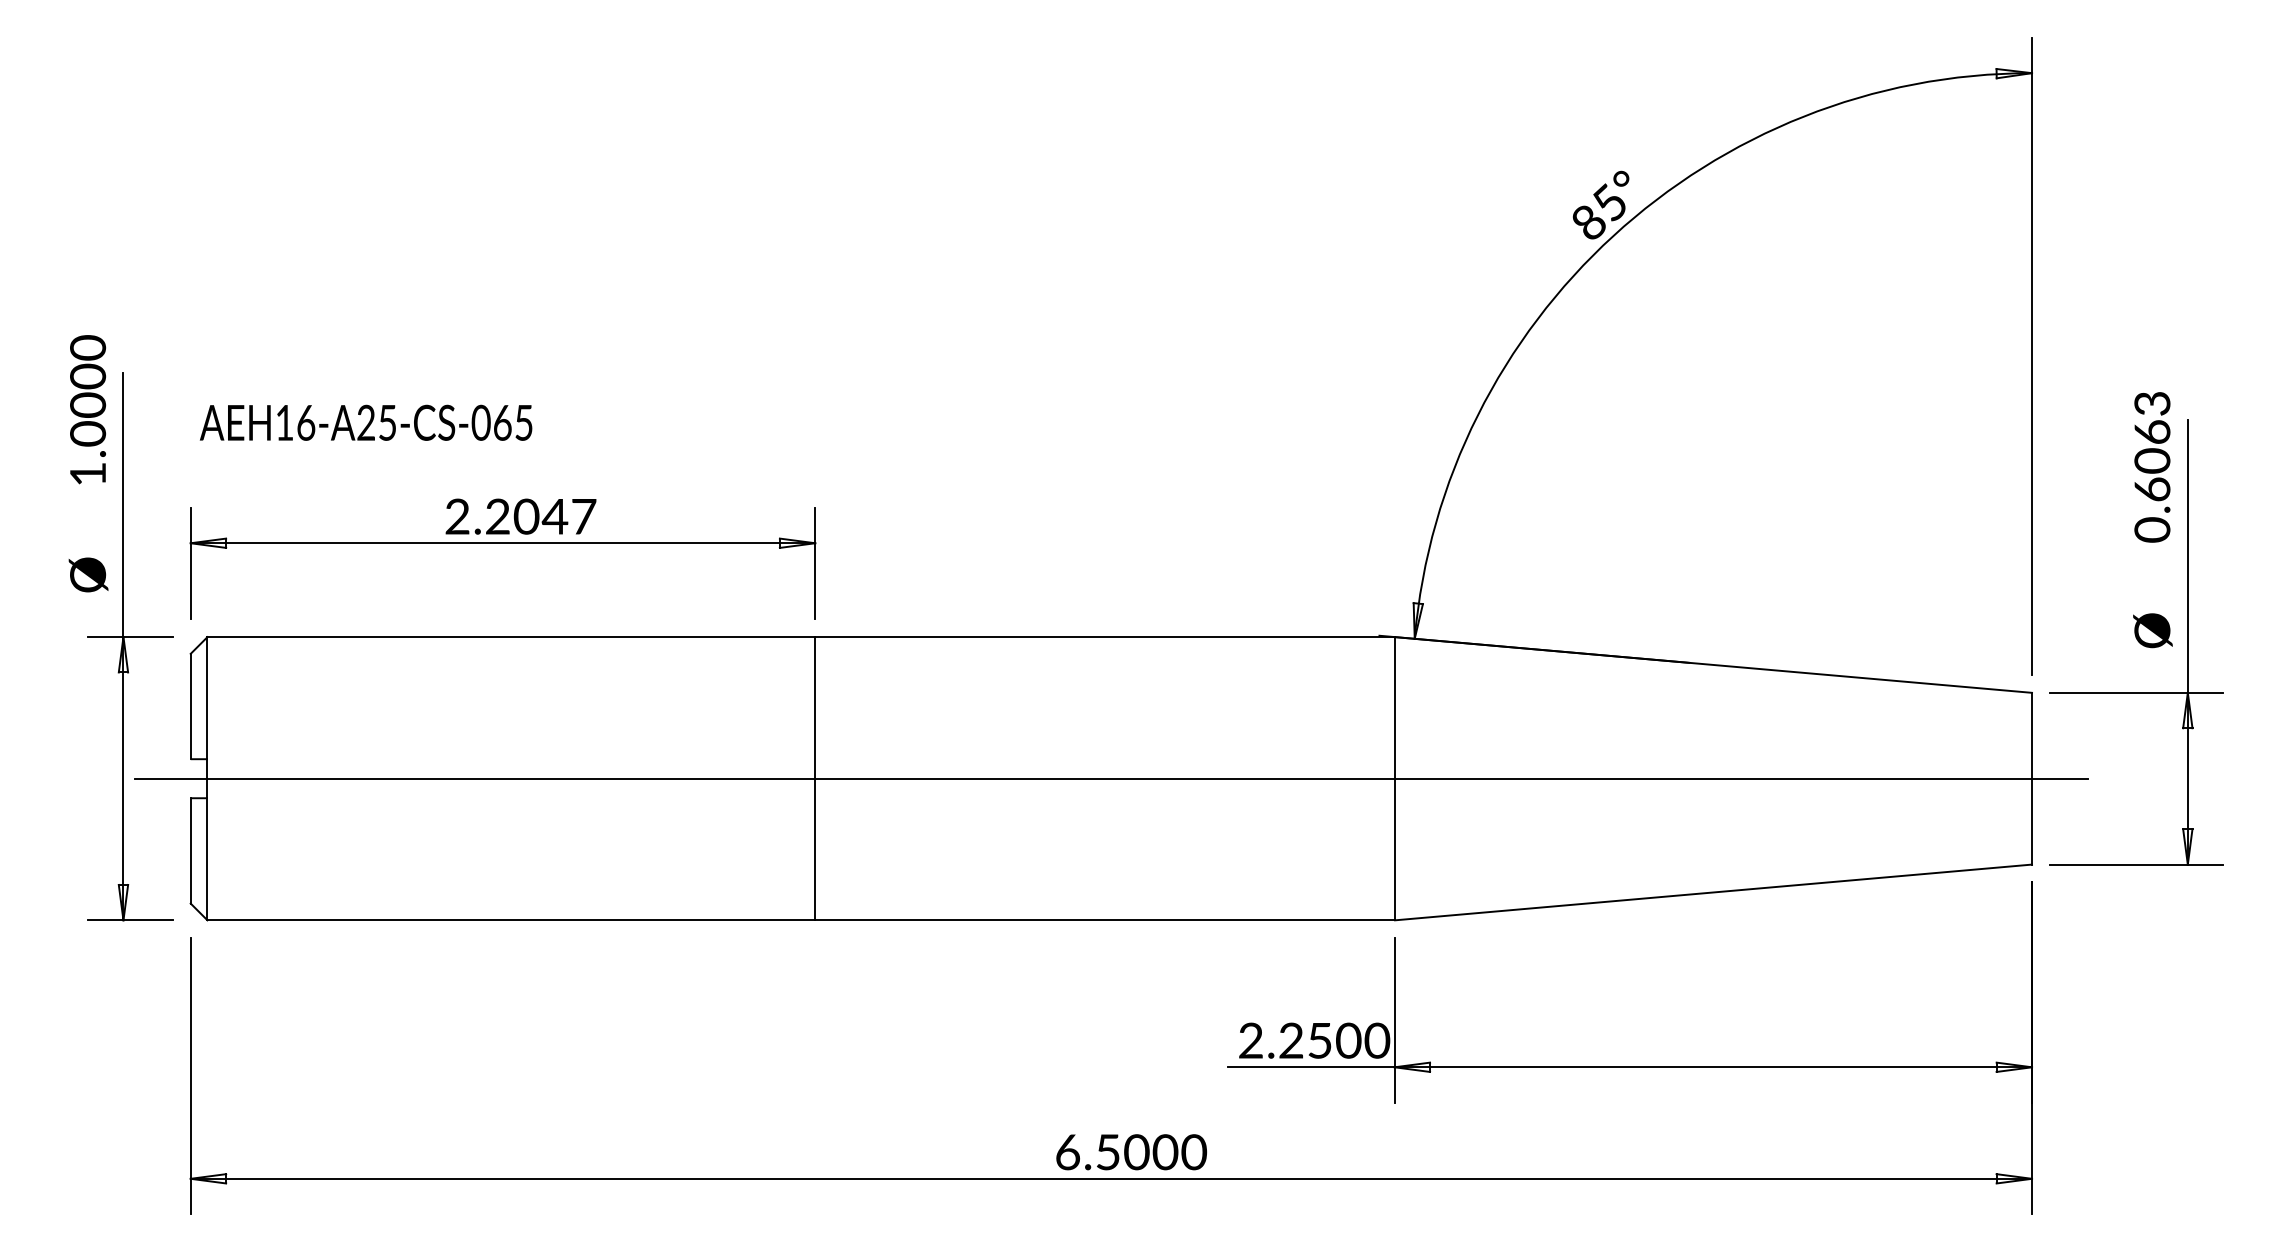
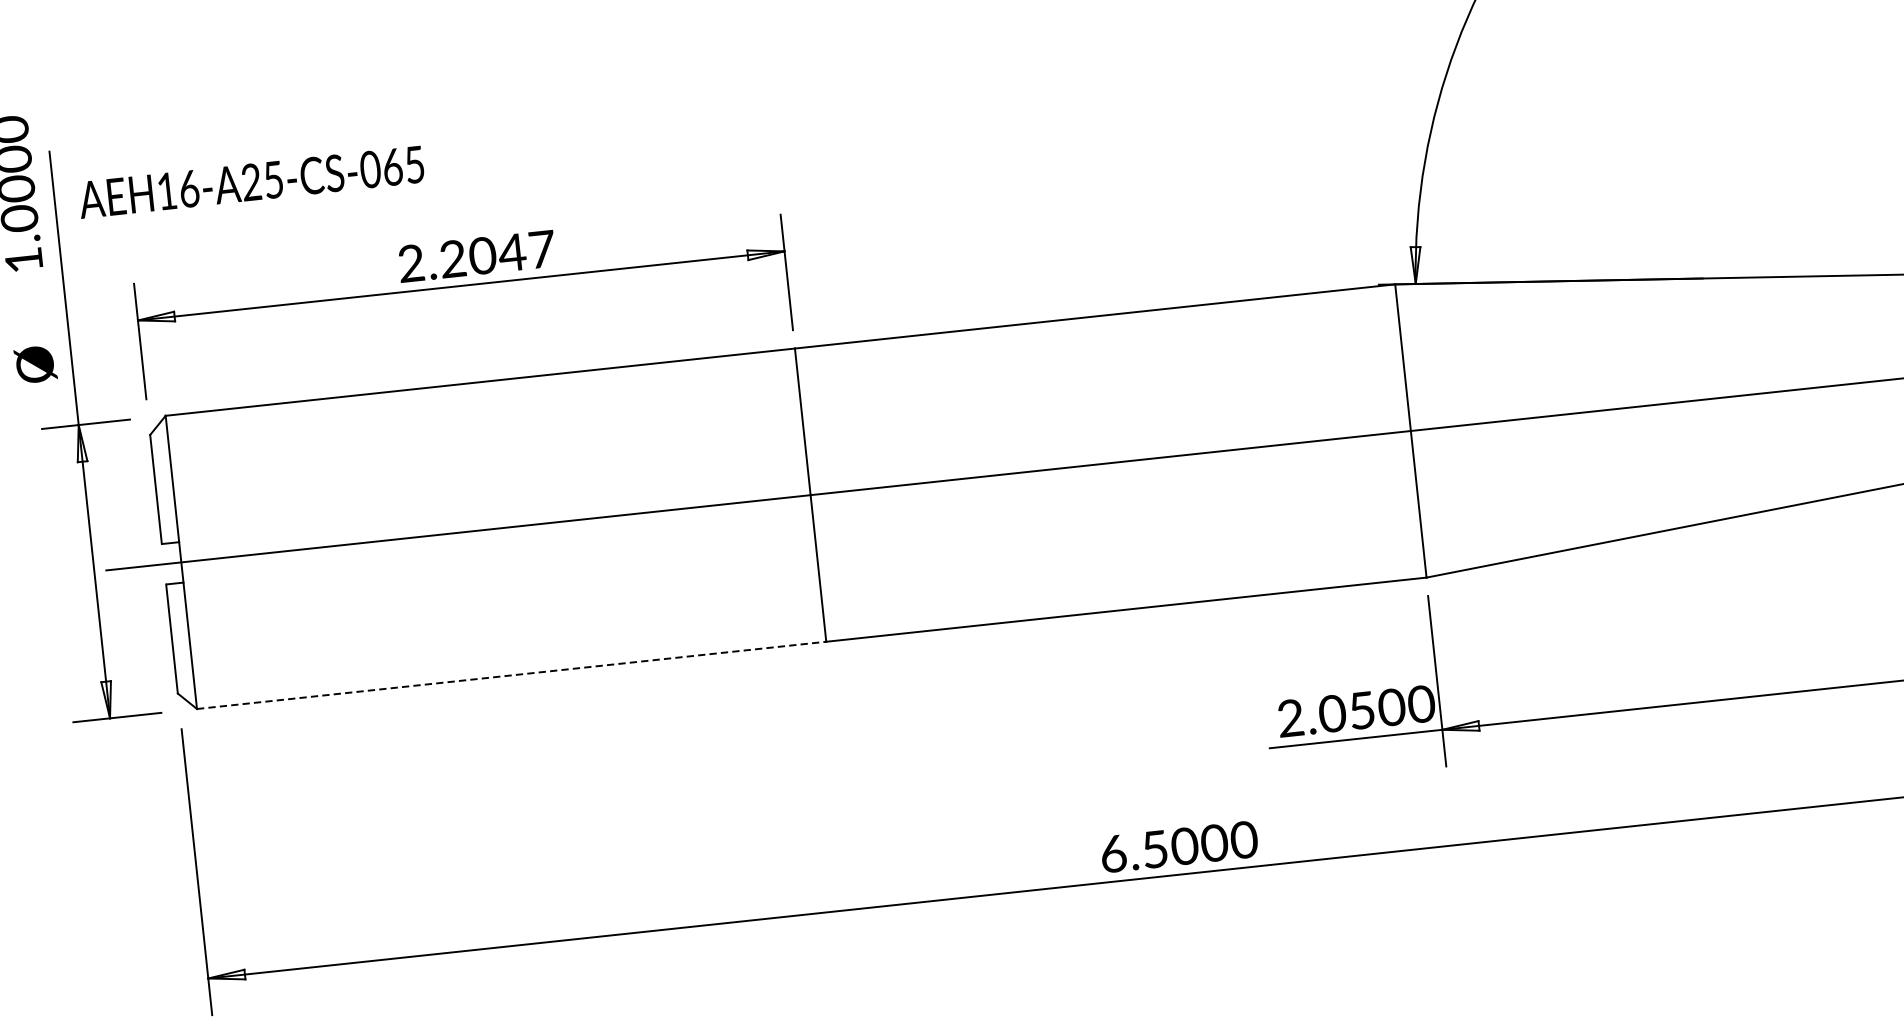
text: (366, 422) -> (251, 181), moved
line: (511, 920) -> (511, 675), solid -> dashed
text: (1291, 1040) -> (1332, 713), 2.2500 -> 2.0500

